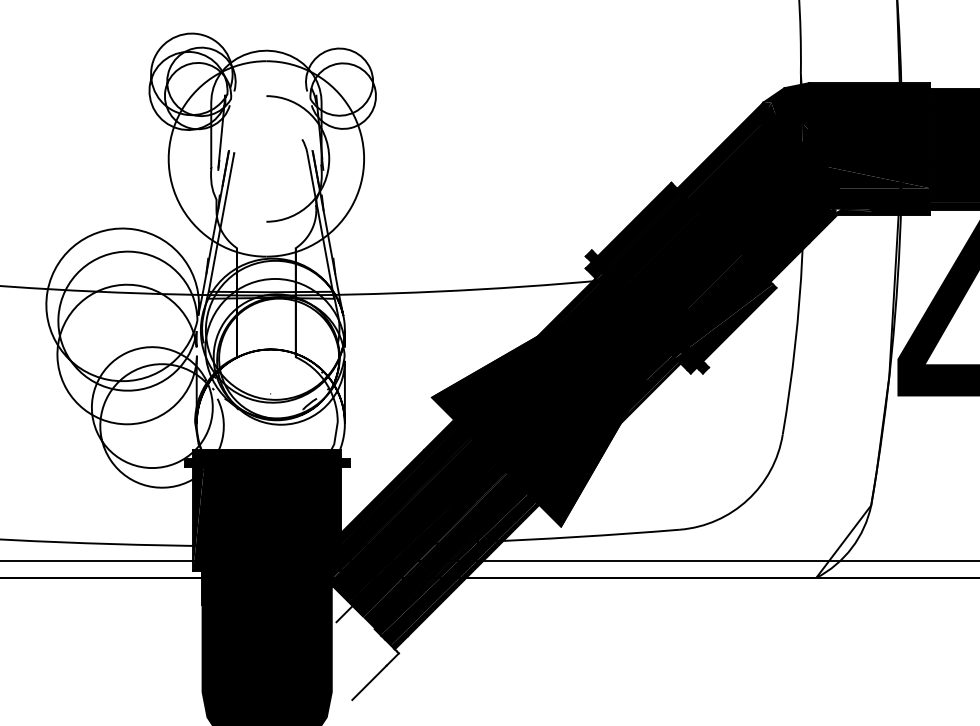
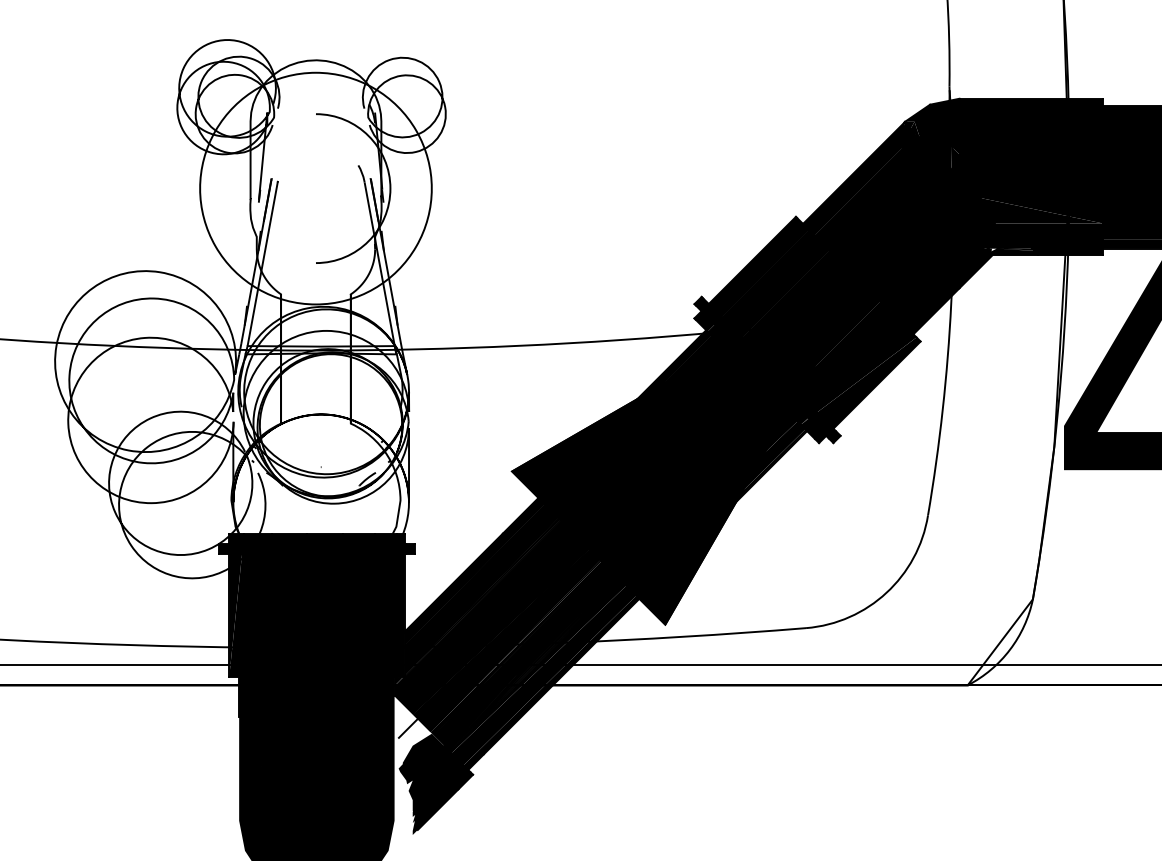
fill: (367, 661) -> (435, 784), added

